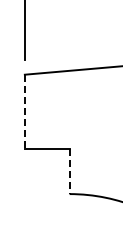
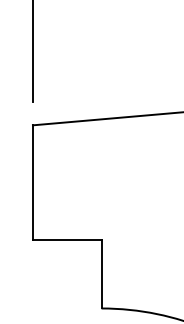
line: (24, 112) -> (32, 183), dashed -> solid
line: (69, 172) -> (101, 275), dashed -> solid

